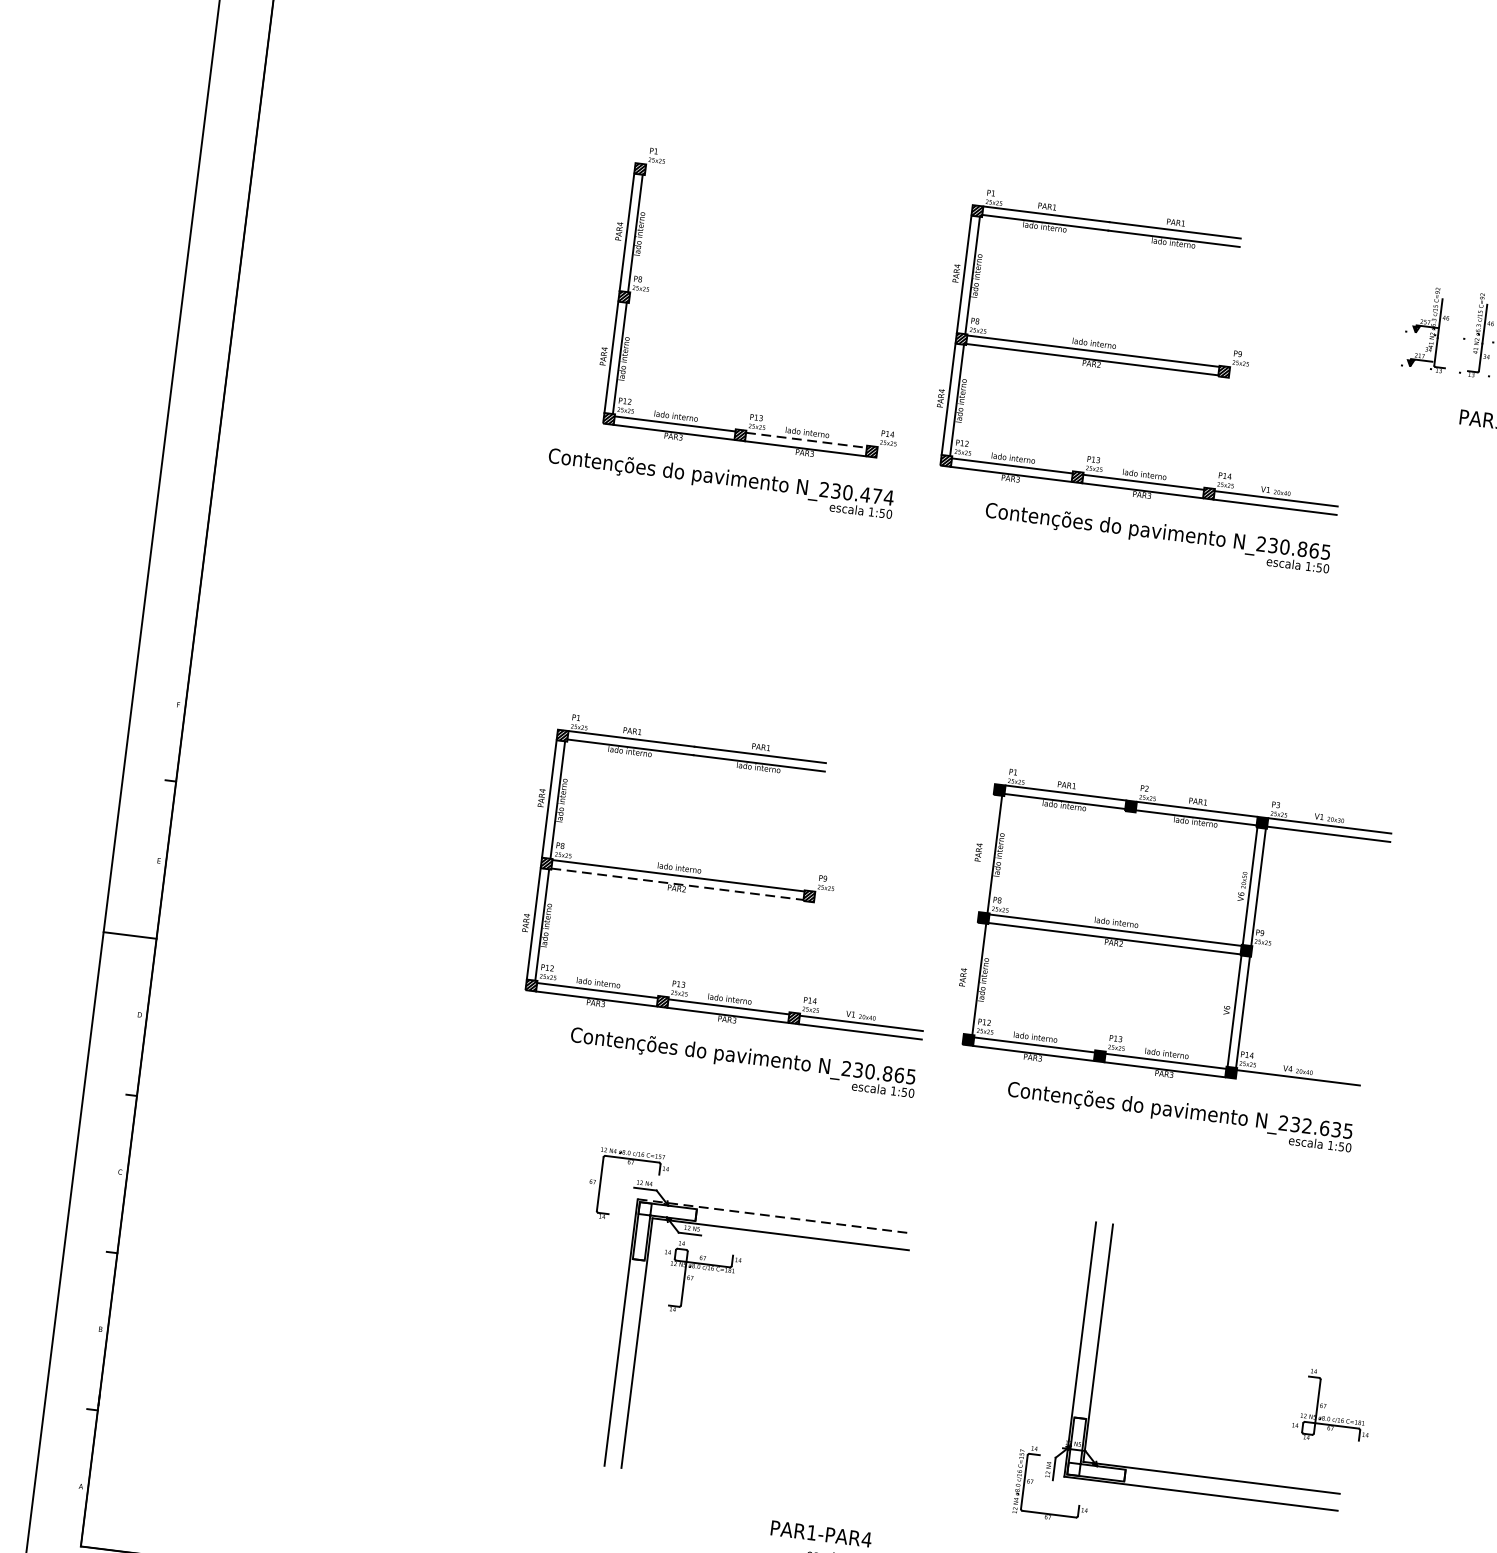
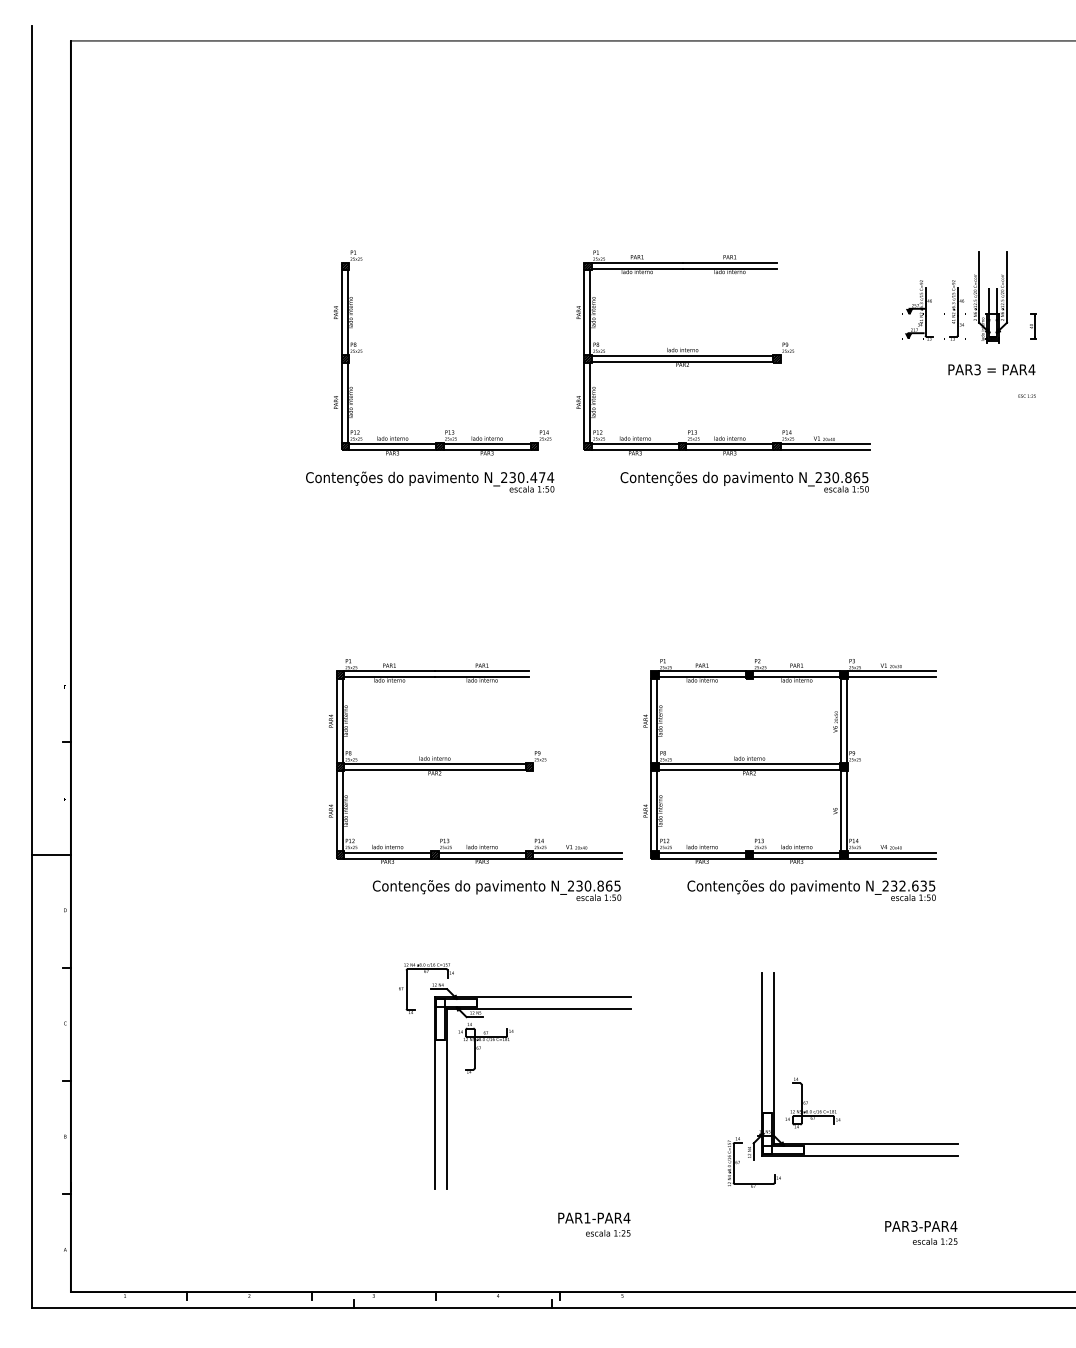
line: (806, 440) -> (487, 444), dashed -> solid
line: (986, 852) -> (651, 720), added
line: (676, 884) -> (434, 770), dashed -> solid
line: (971, 977) -> (651, 810), added
line: (1296, 1085) -> (891, 858), added
line: (775, 1217) -> (533, 997), dashed -> solid
part: (1332, 1406) -> (812, 1102), moved

